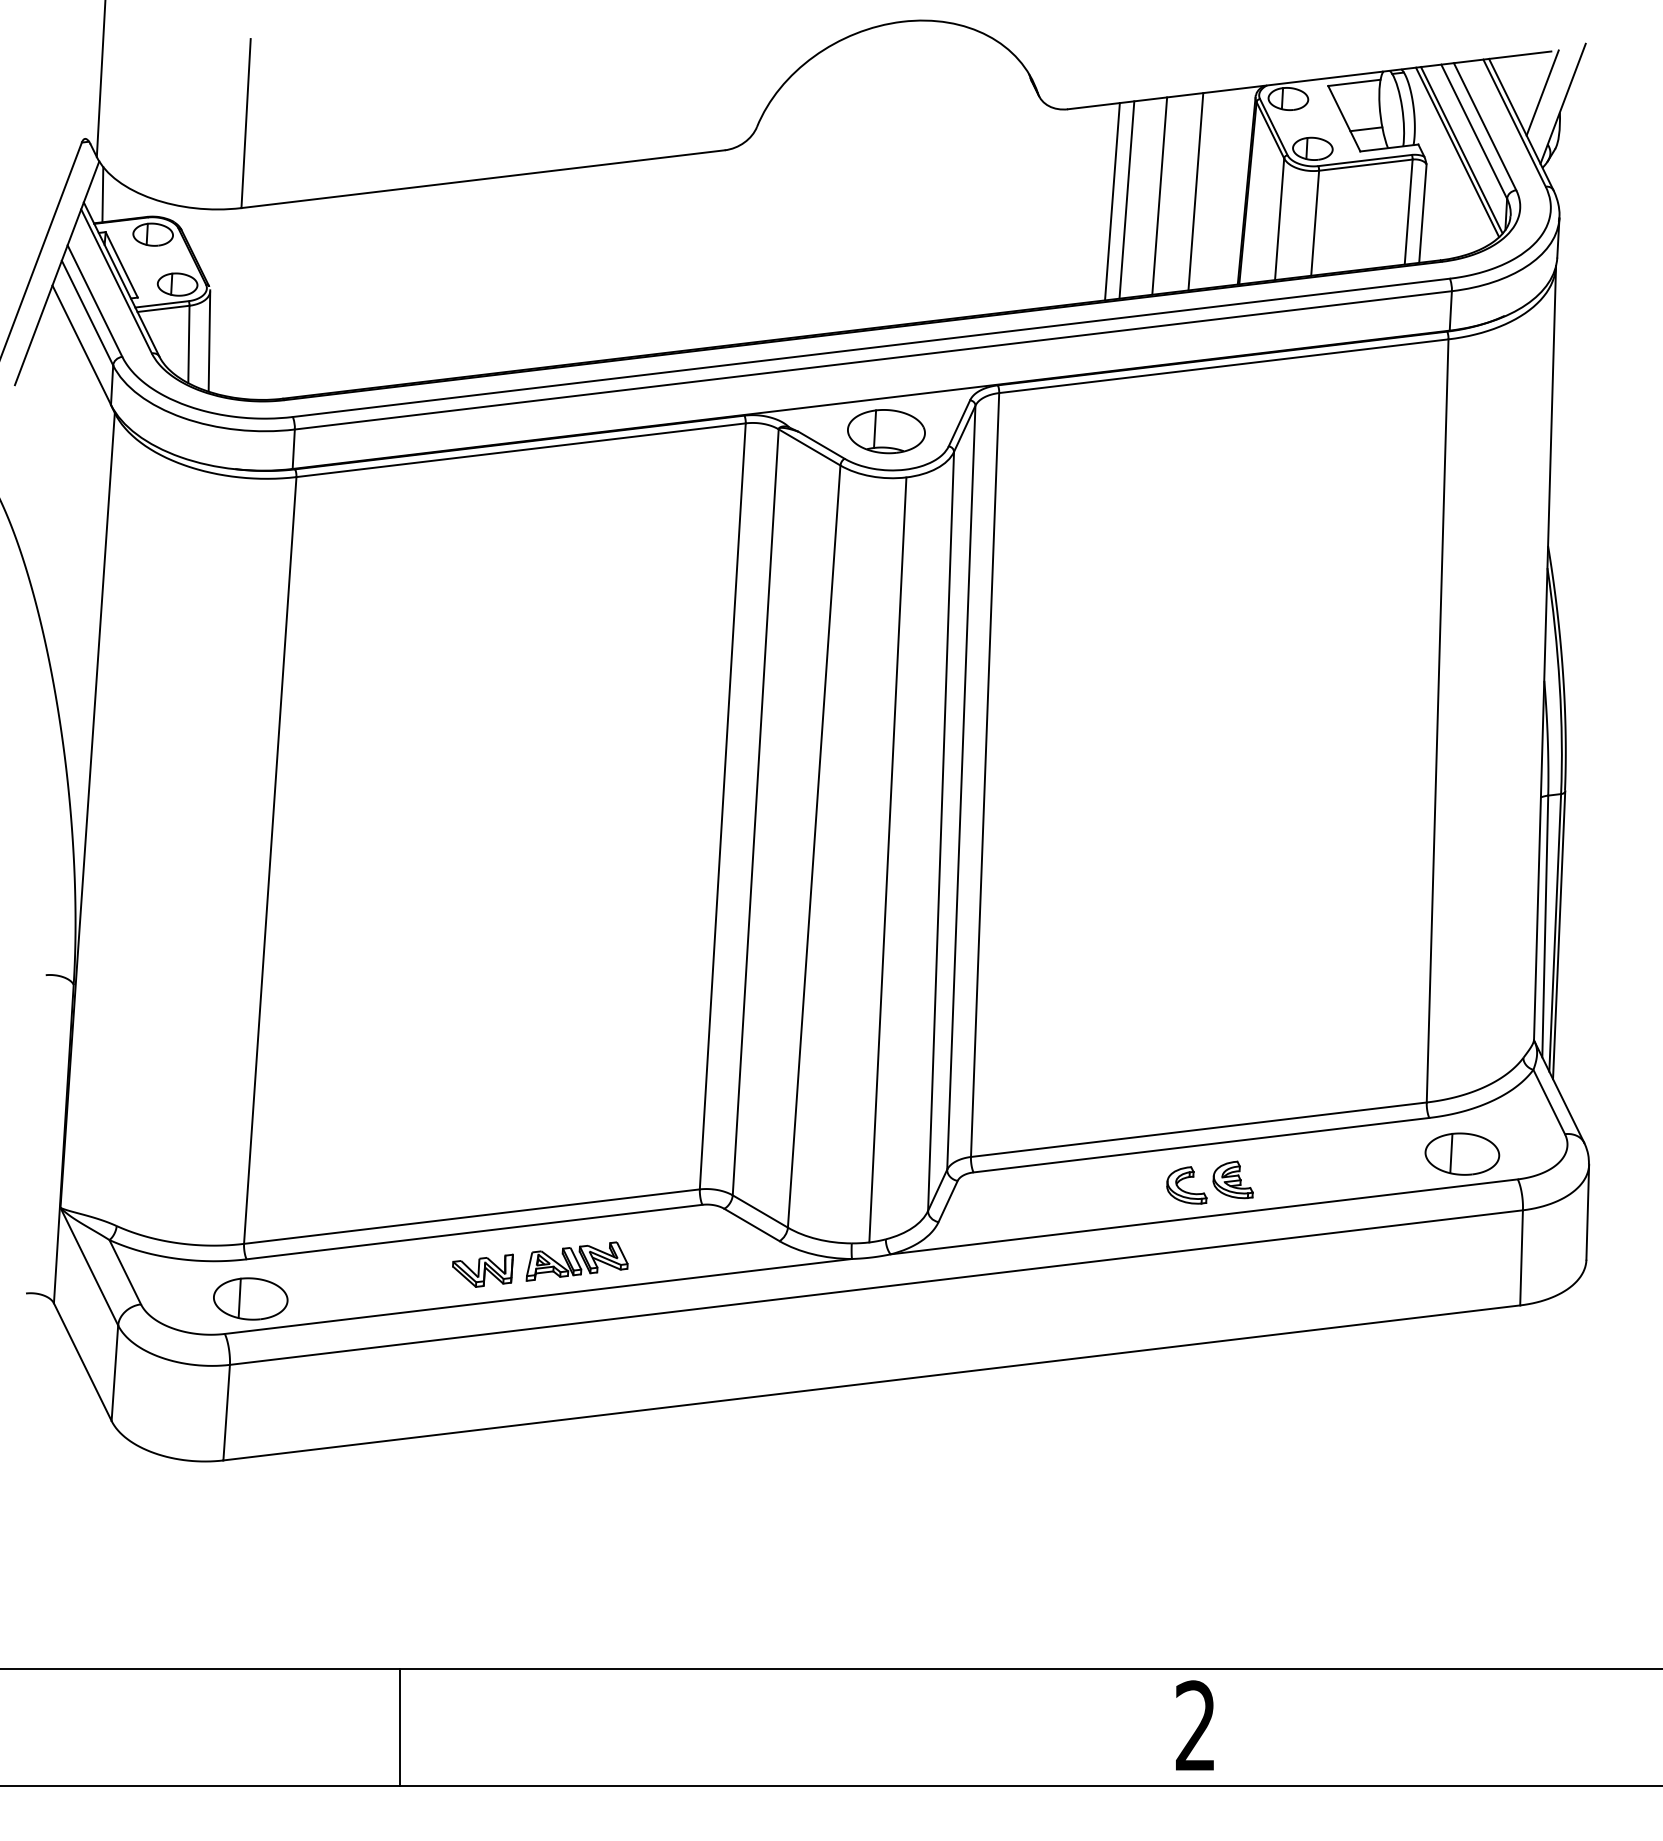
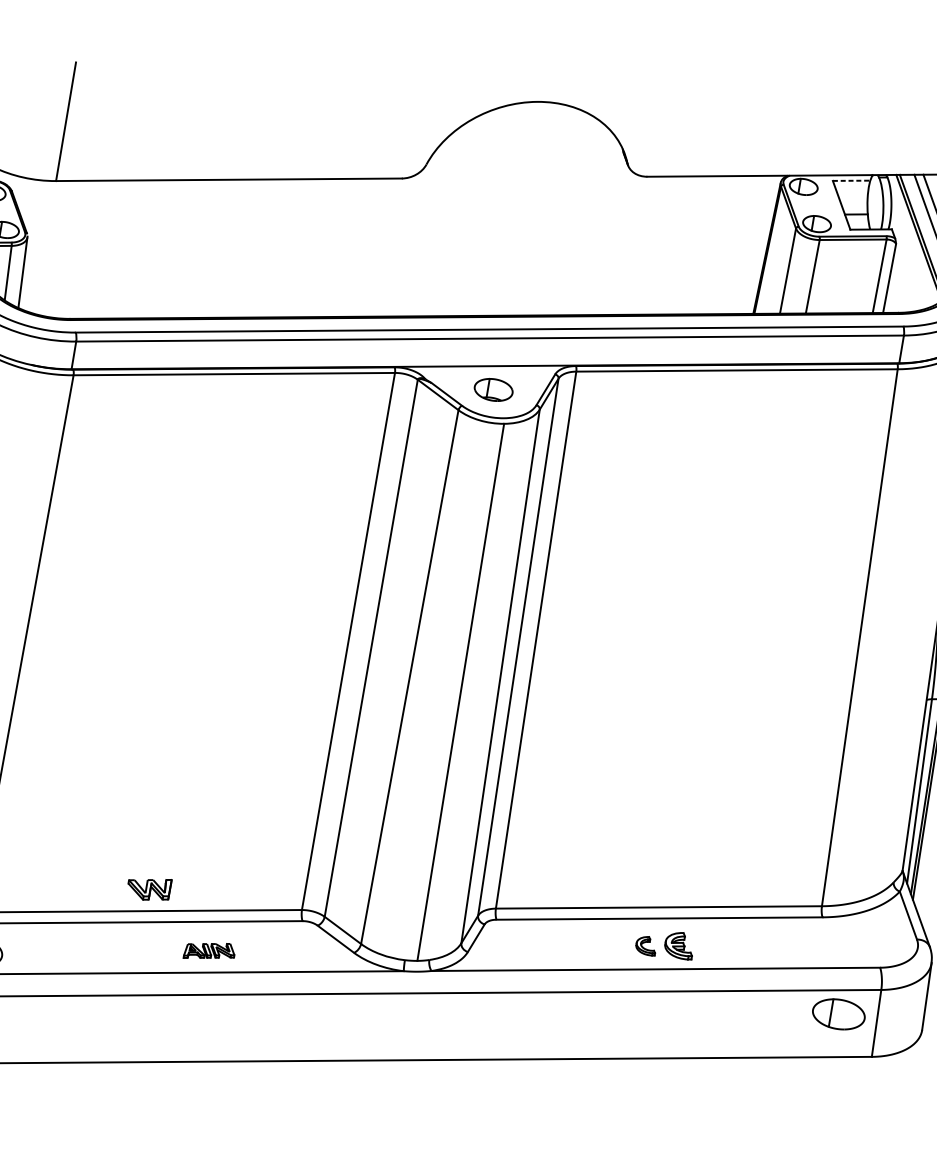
line: (1354, 82) -> (851, 180), solid -> dashed
line: (1195, 191) -> (730, 244), removed
line: (1159, 195) -> (705, 244), removed
line: (1126, 199) -> (681, 245), removed
line: (1112, 201) -> (671, 245), removed
part: (886, 431) -> (493, 389), size x0.7
part: (1462, 1153) -> (838, 1013), moved
part: (1186, 1185) -> (645, 945), size x0.7
part: (576, 1261) -> (209, 951), size x0.7
part: (482, 1270) -> (149, 888), moved

